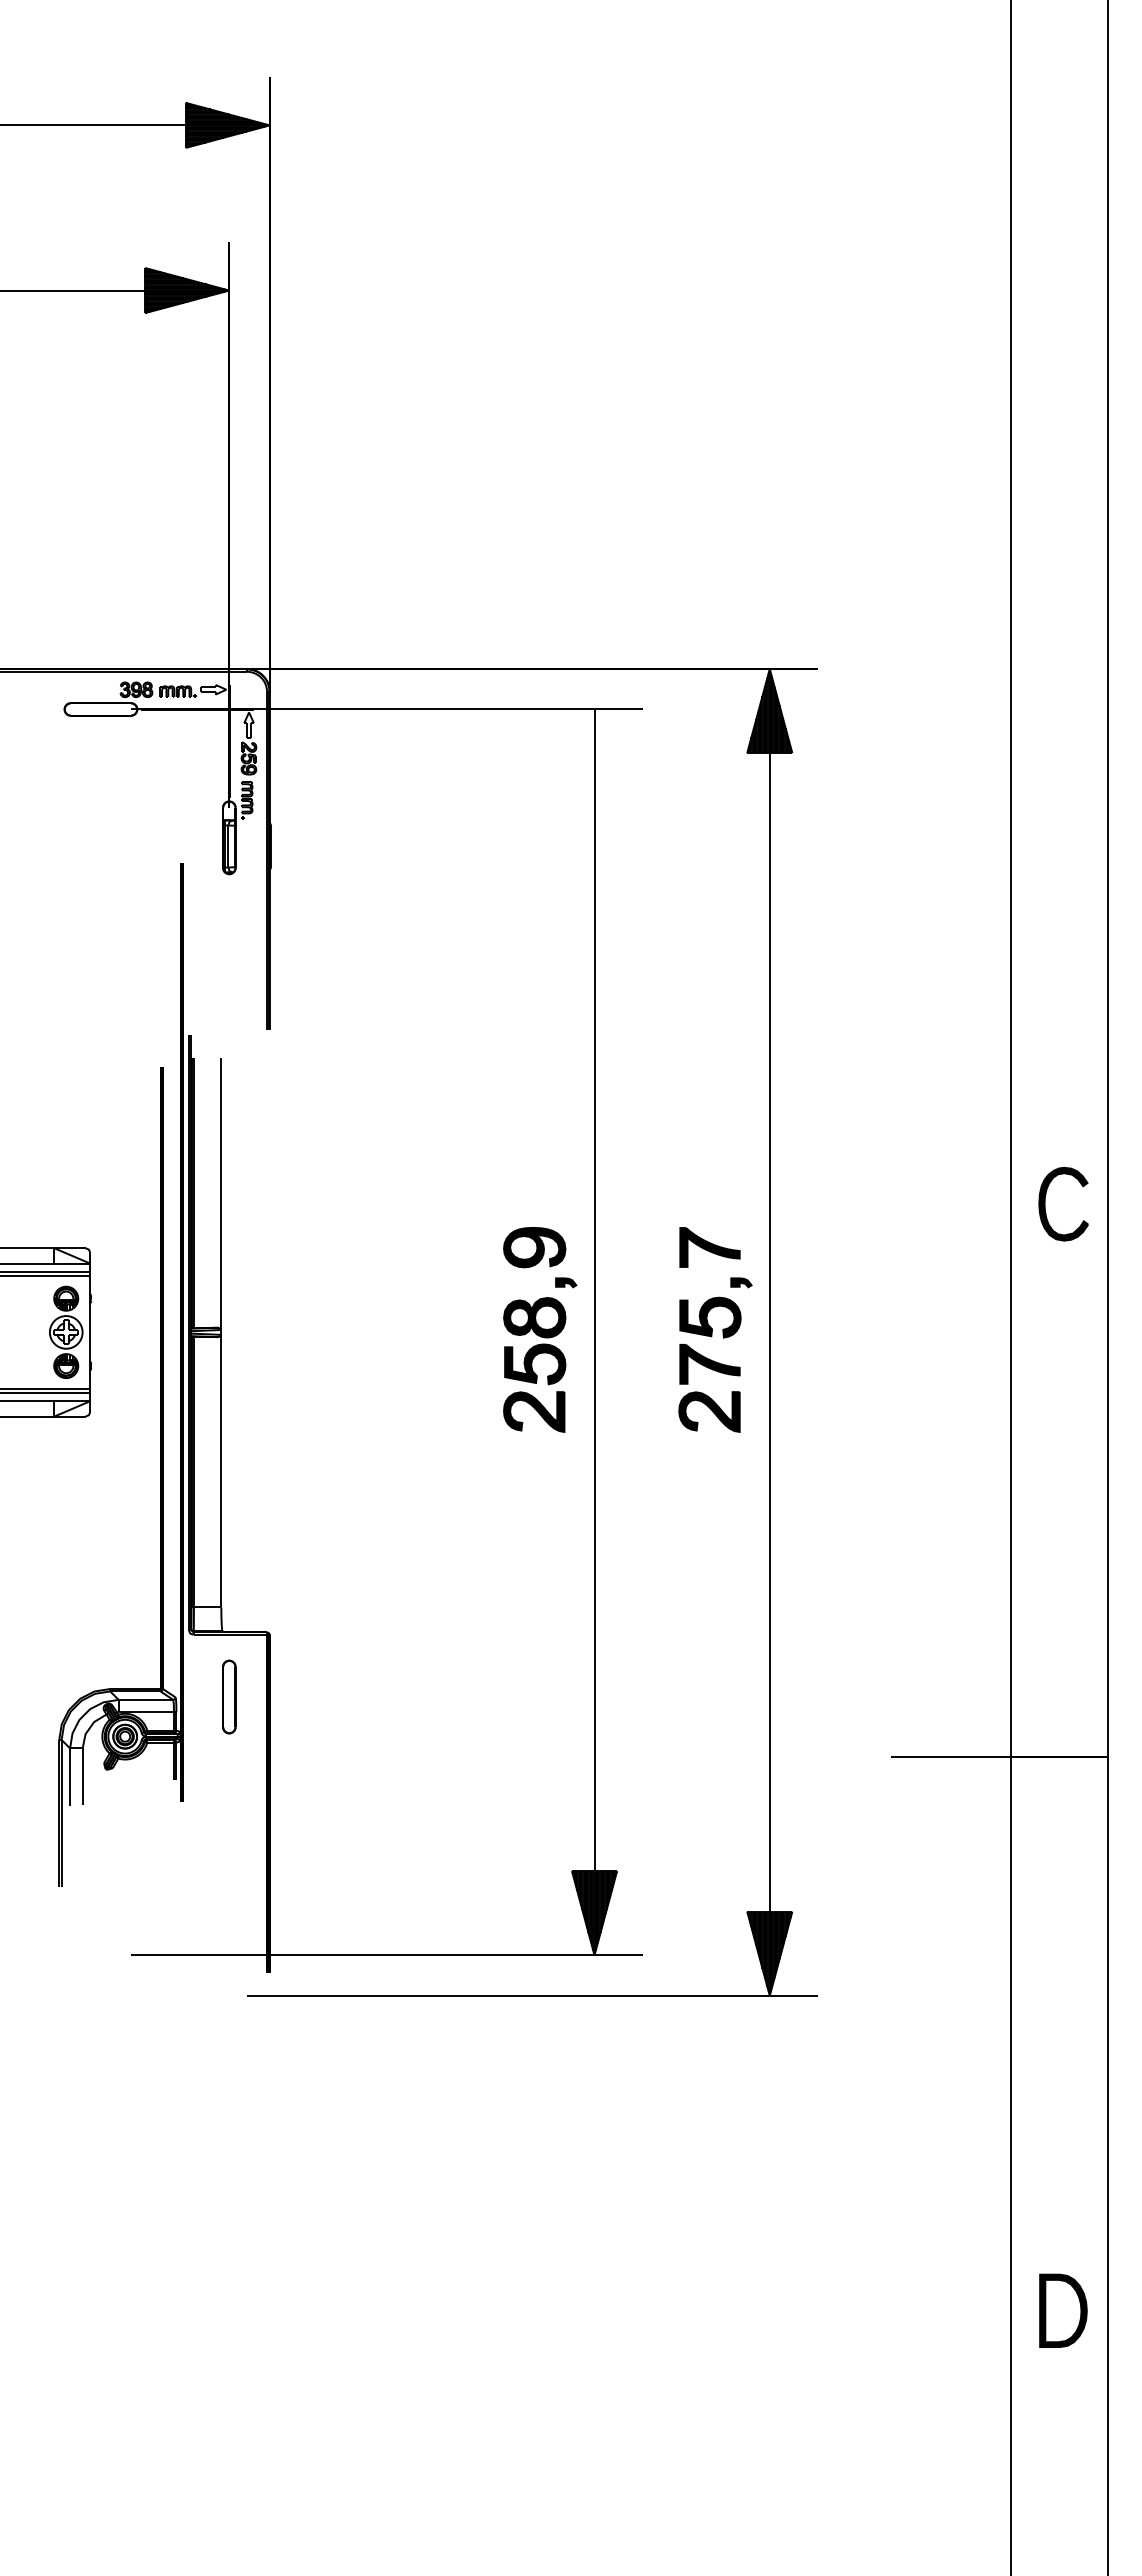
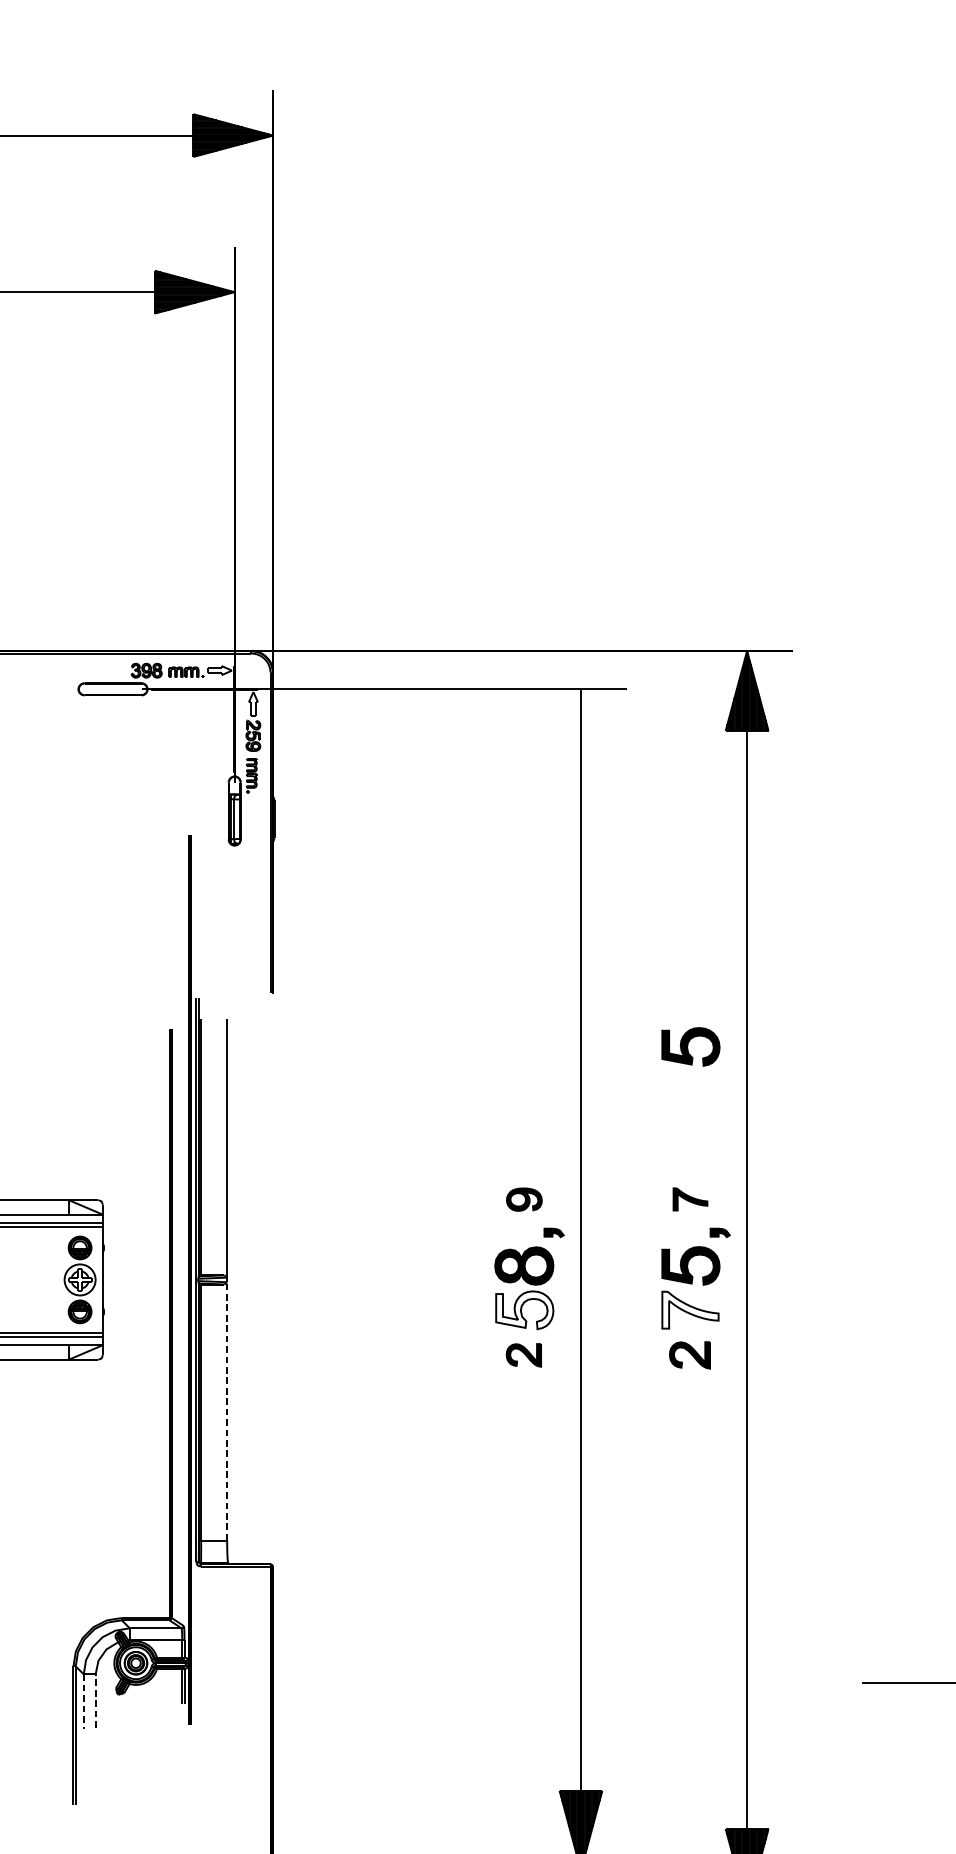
part: (710, 1086) -> (690, 1046), added
part: (534, 1247) -> (524, 1199), size x0.6
part: (709, 1247) -> (689, 1199), size x0.6
fill: (709, 1363) -> (689, 1309), removed
fill: (535, 1364) -> (525, 1310), removed
part: (534, 1411) -> (524, 1354), size x0.6
part: (709, 1411) -> (689, 1354), size x0.7
line: (221, 1470) -> (227, 1410), solid -> dashed
part: (229, 1696) -> (234, 1625), removed
line: (82, 1776) -> (95, 1700), solid -> dashed
line: (70, 1777) -> (84, 1701), solid -> dashed

